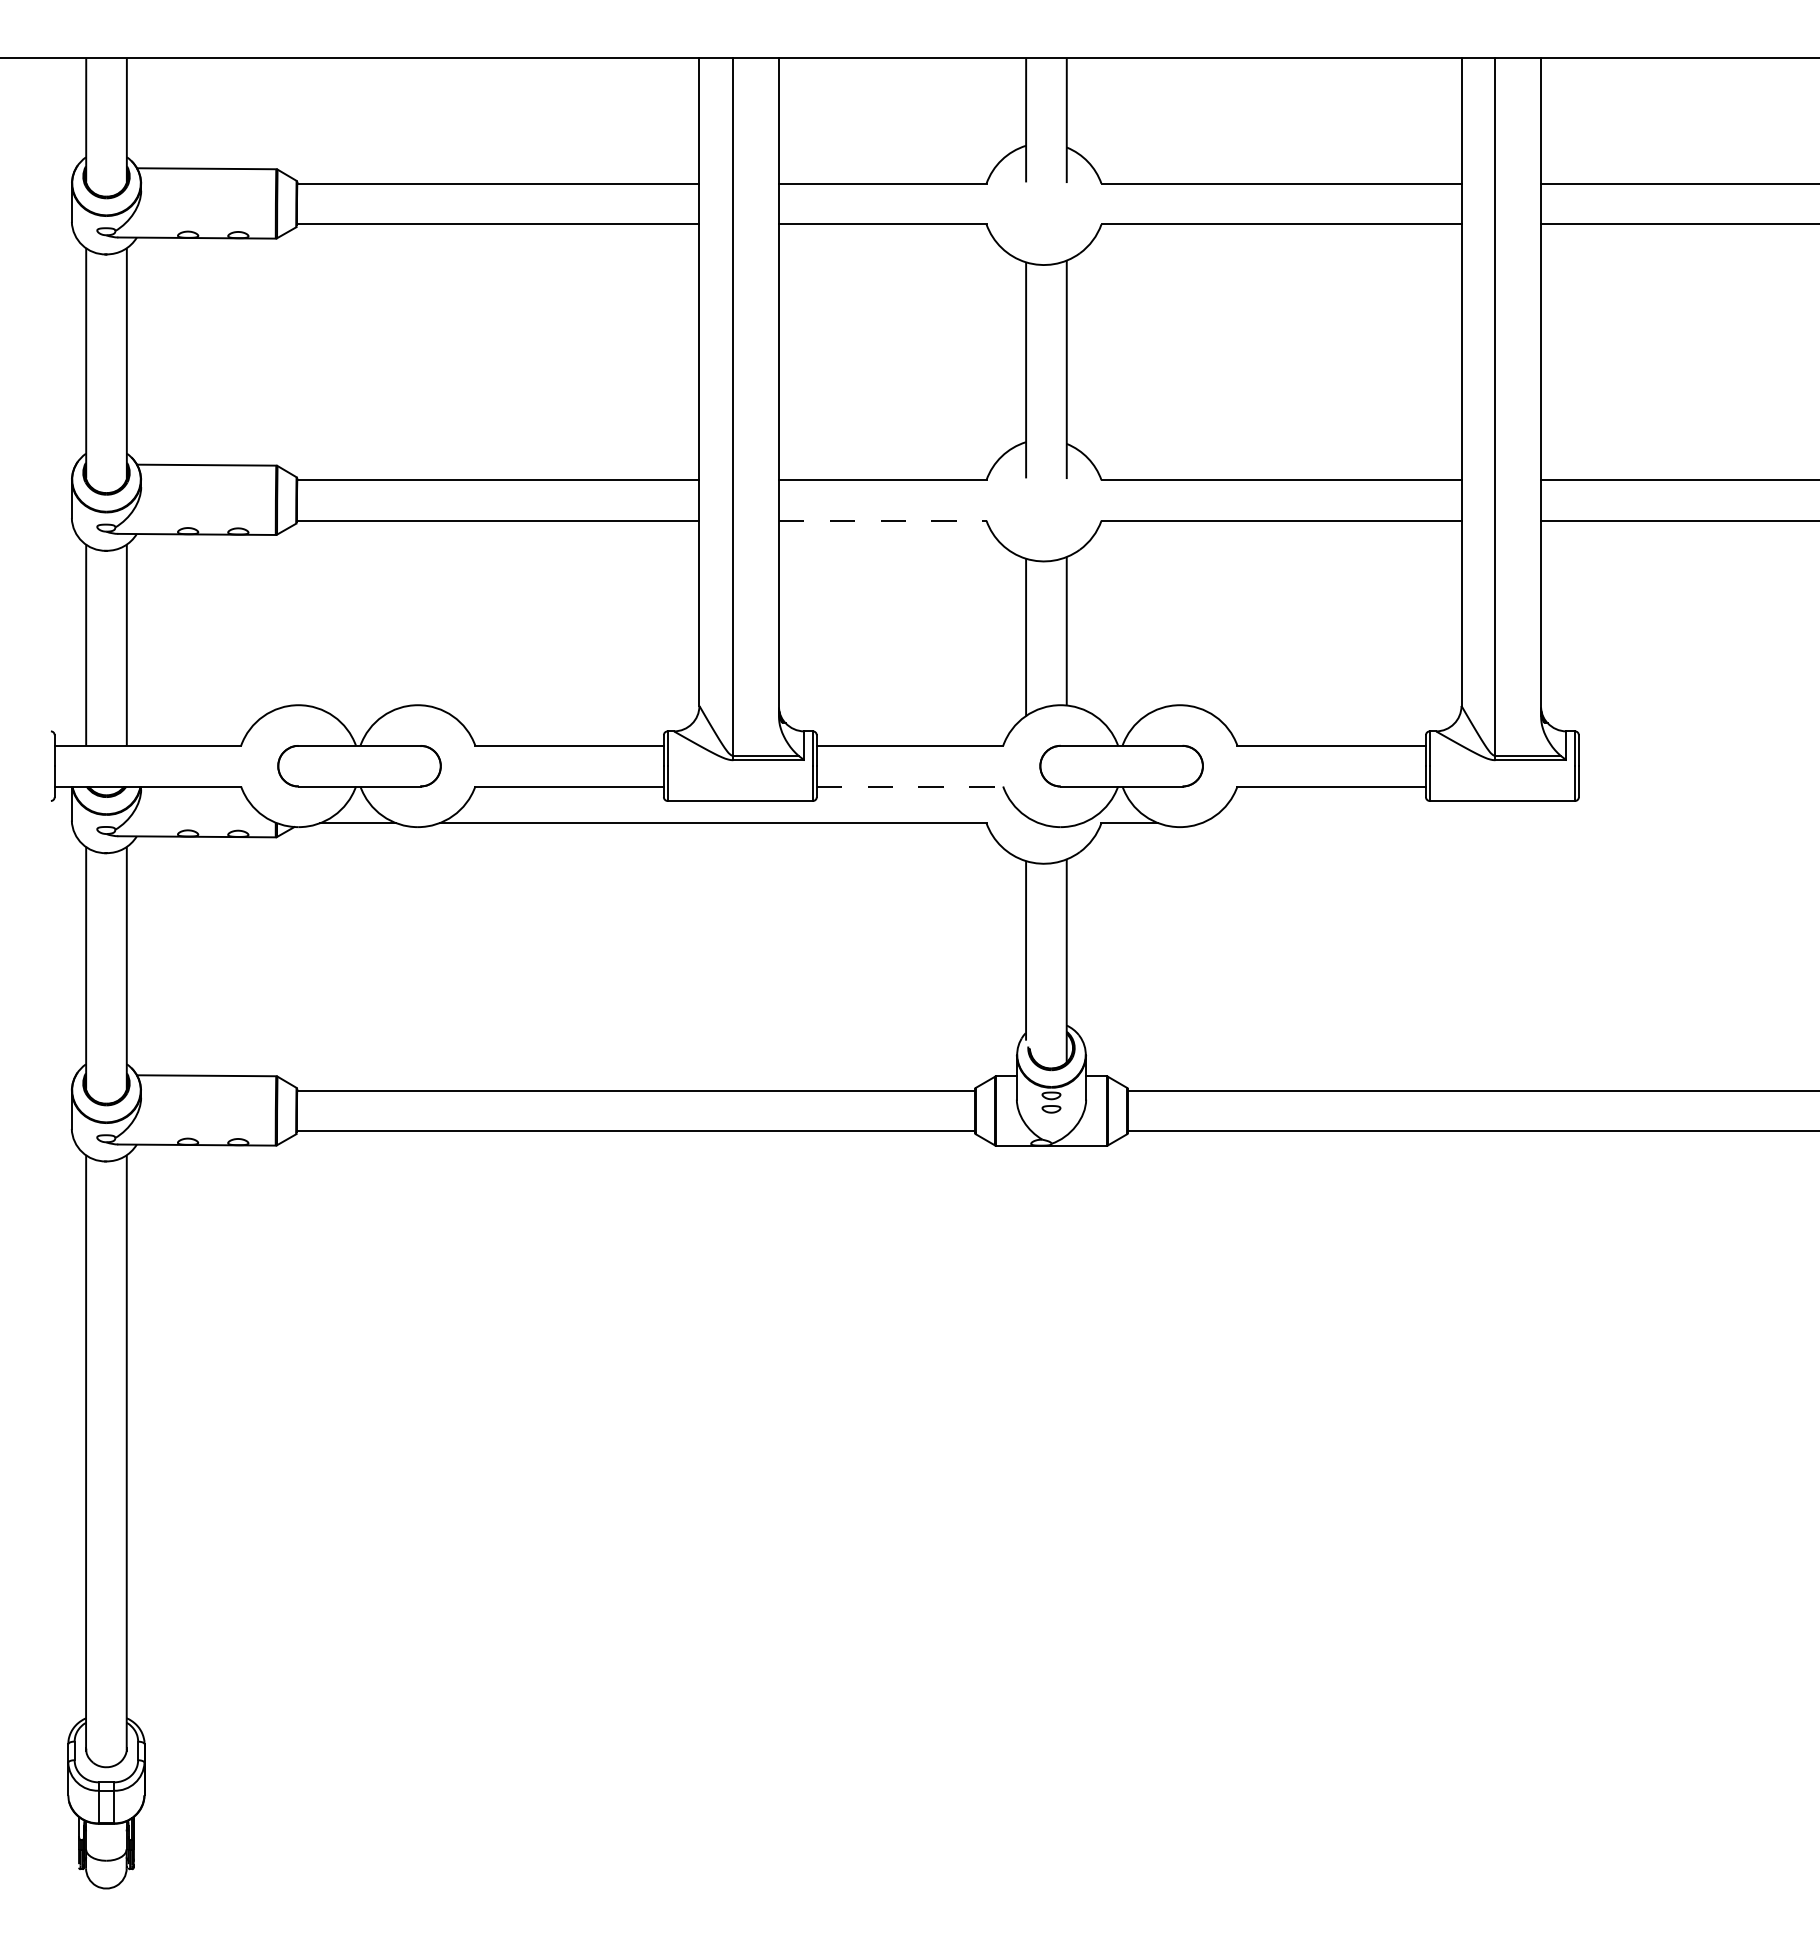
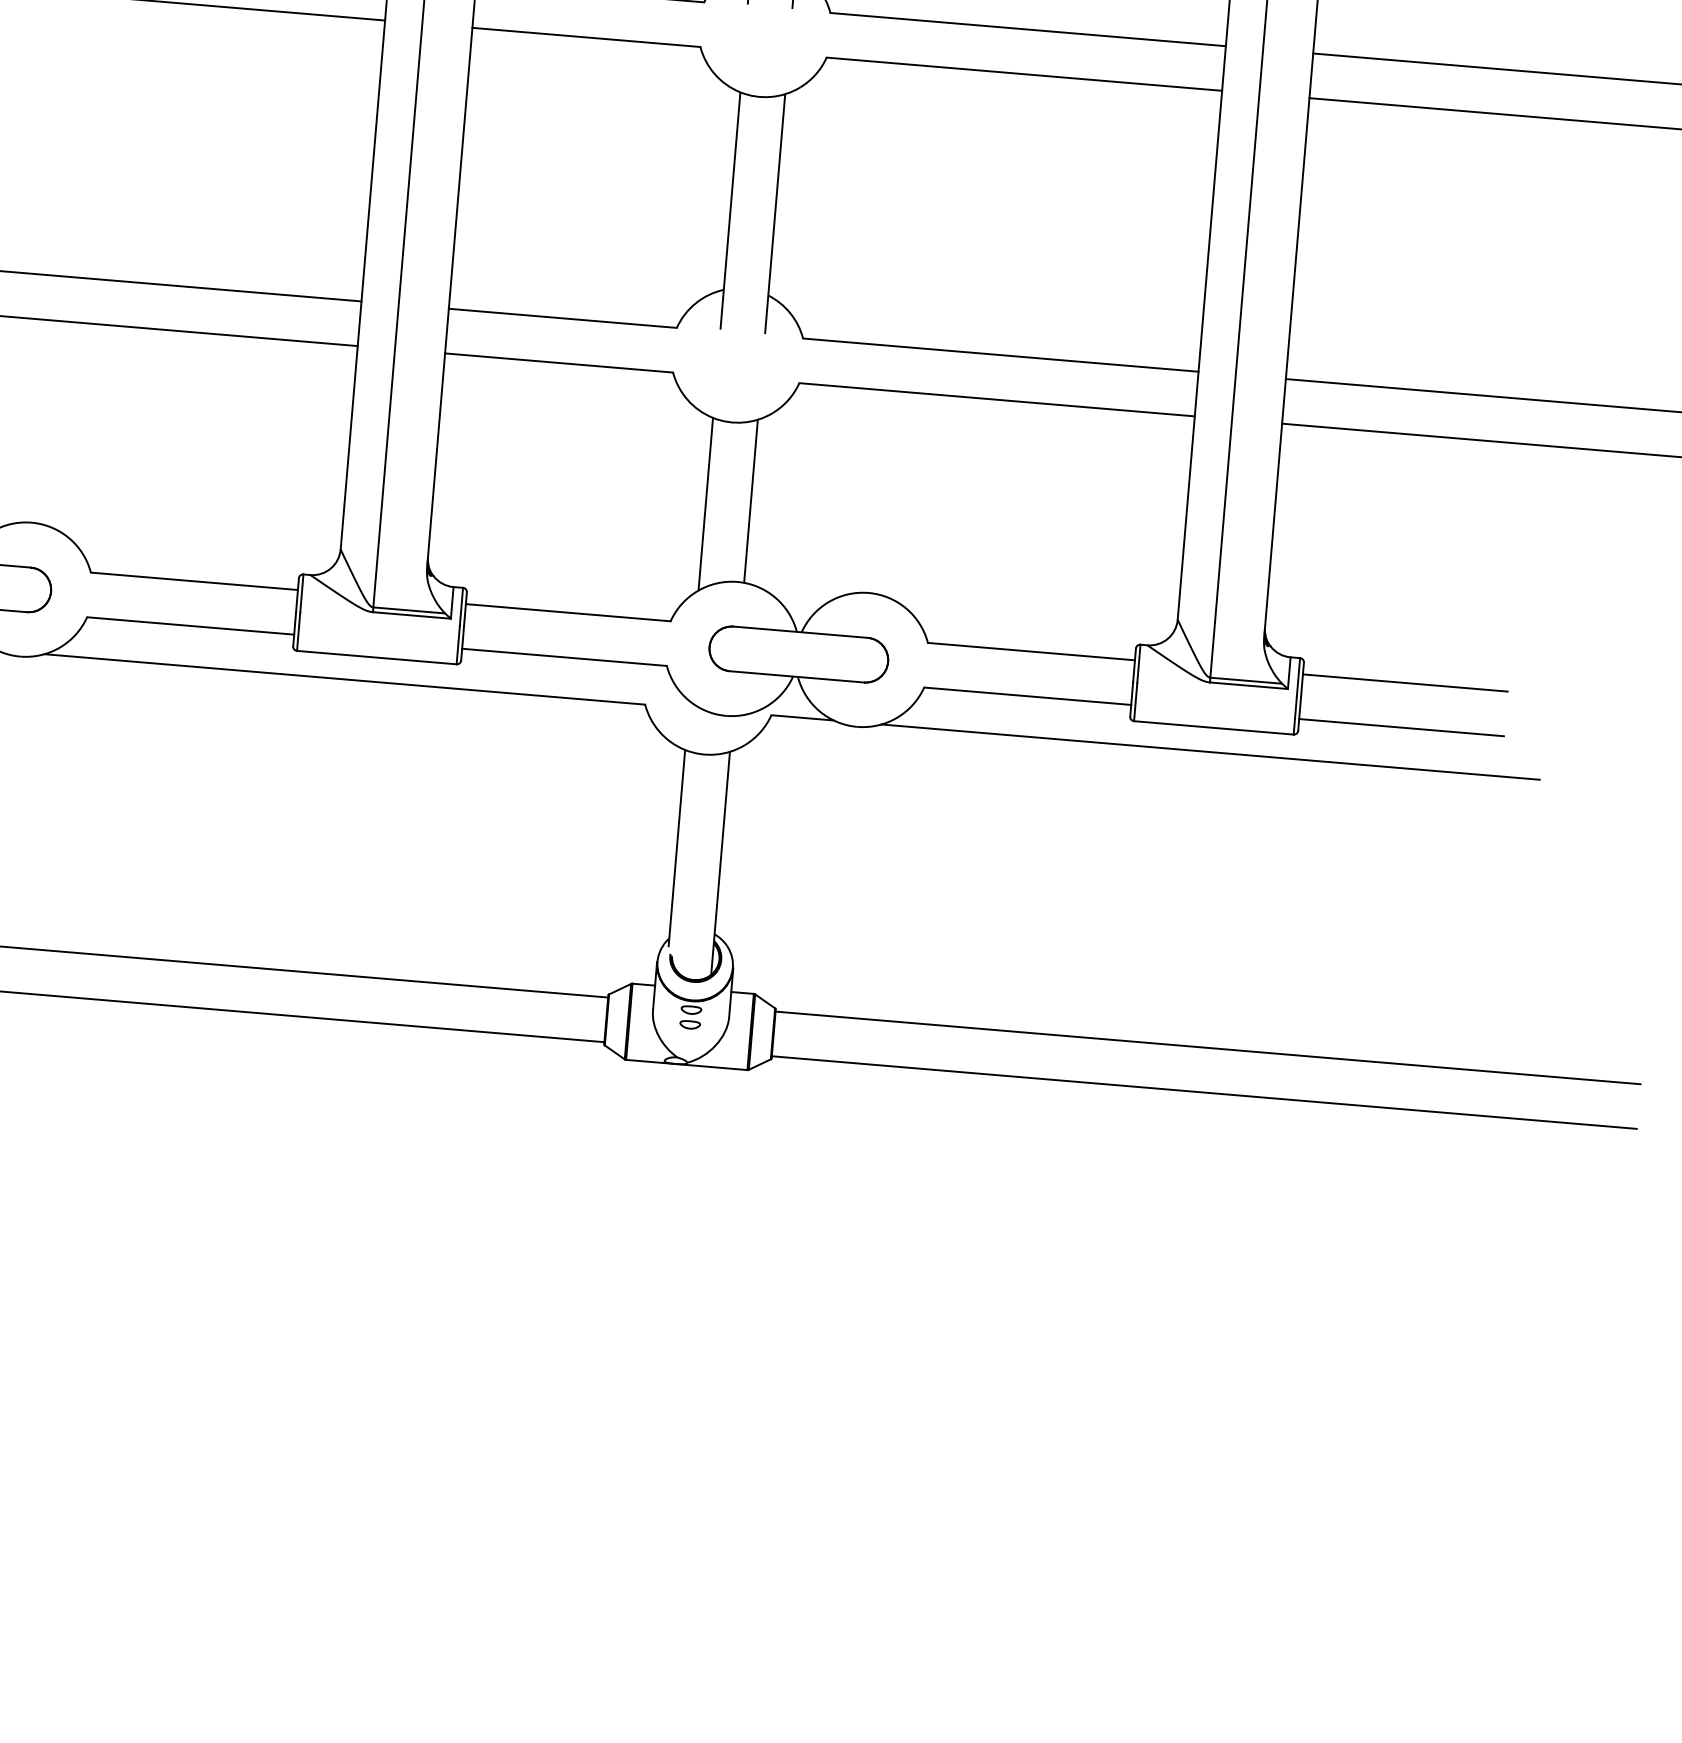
line: (882, 520) -> (558, 362), dashed -> solid
line: (1671, 745) -> (1404, 682), added
line: (910, 786) -> (565, 657), dashed -> solid
line: (1671, 786) -> (1400, 727), added
line: (1501, 823) -> (1210, 752), added

